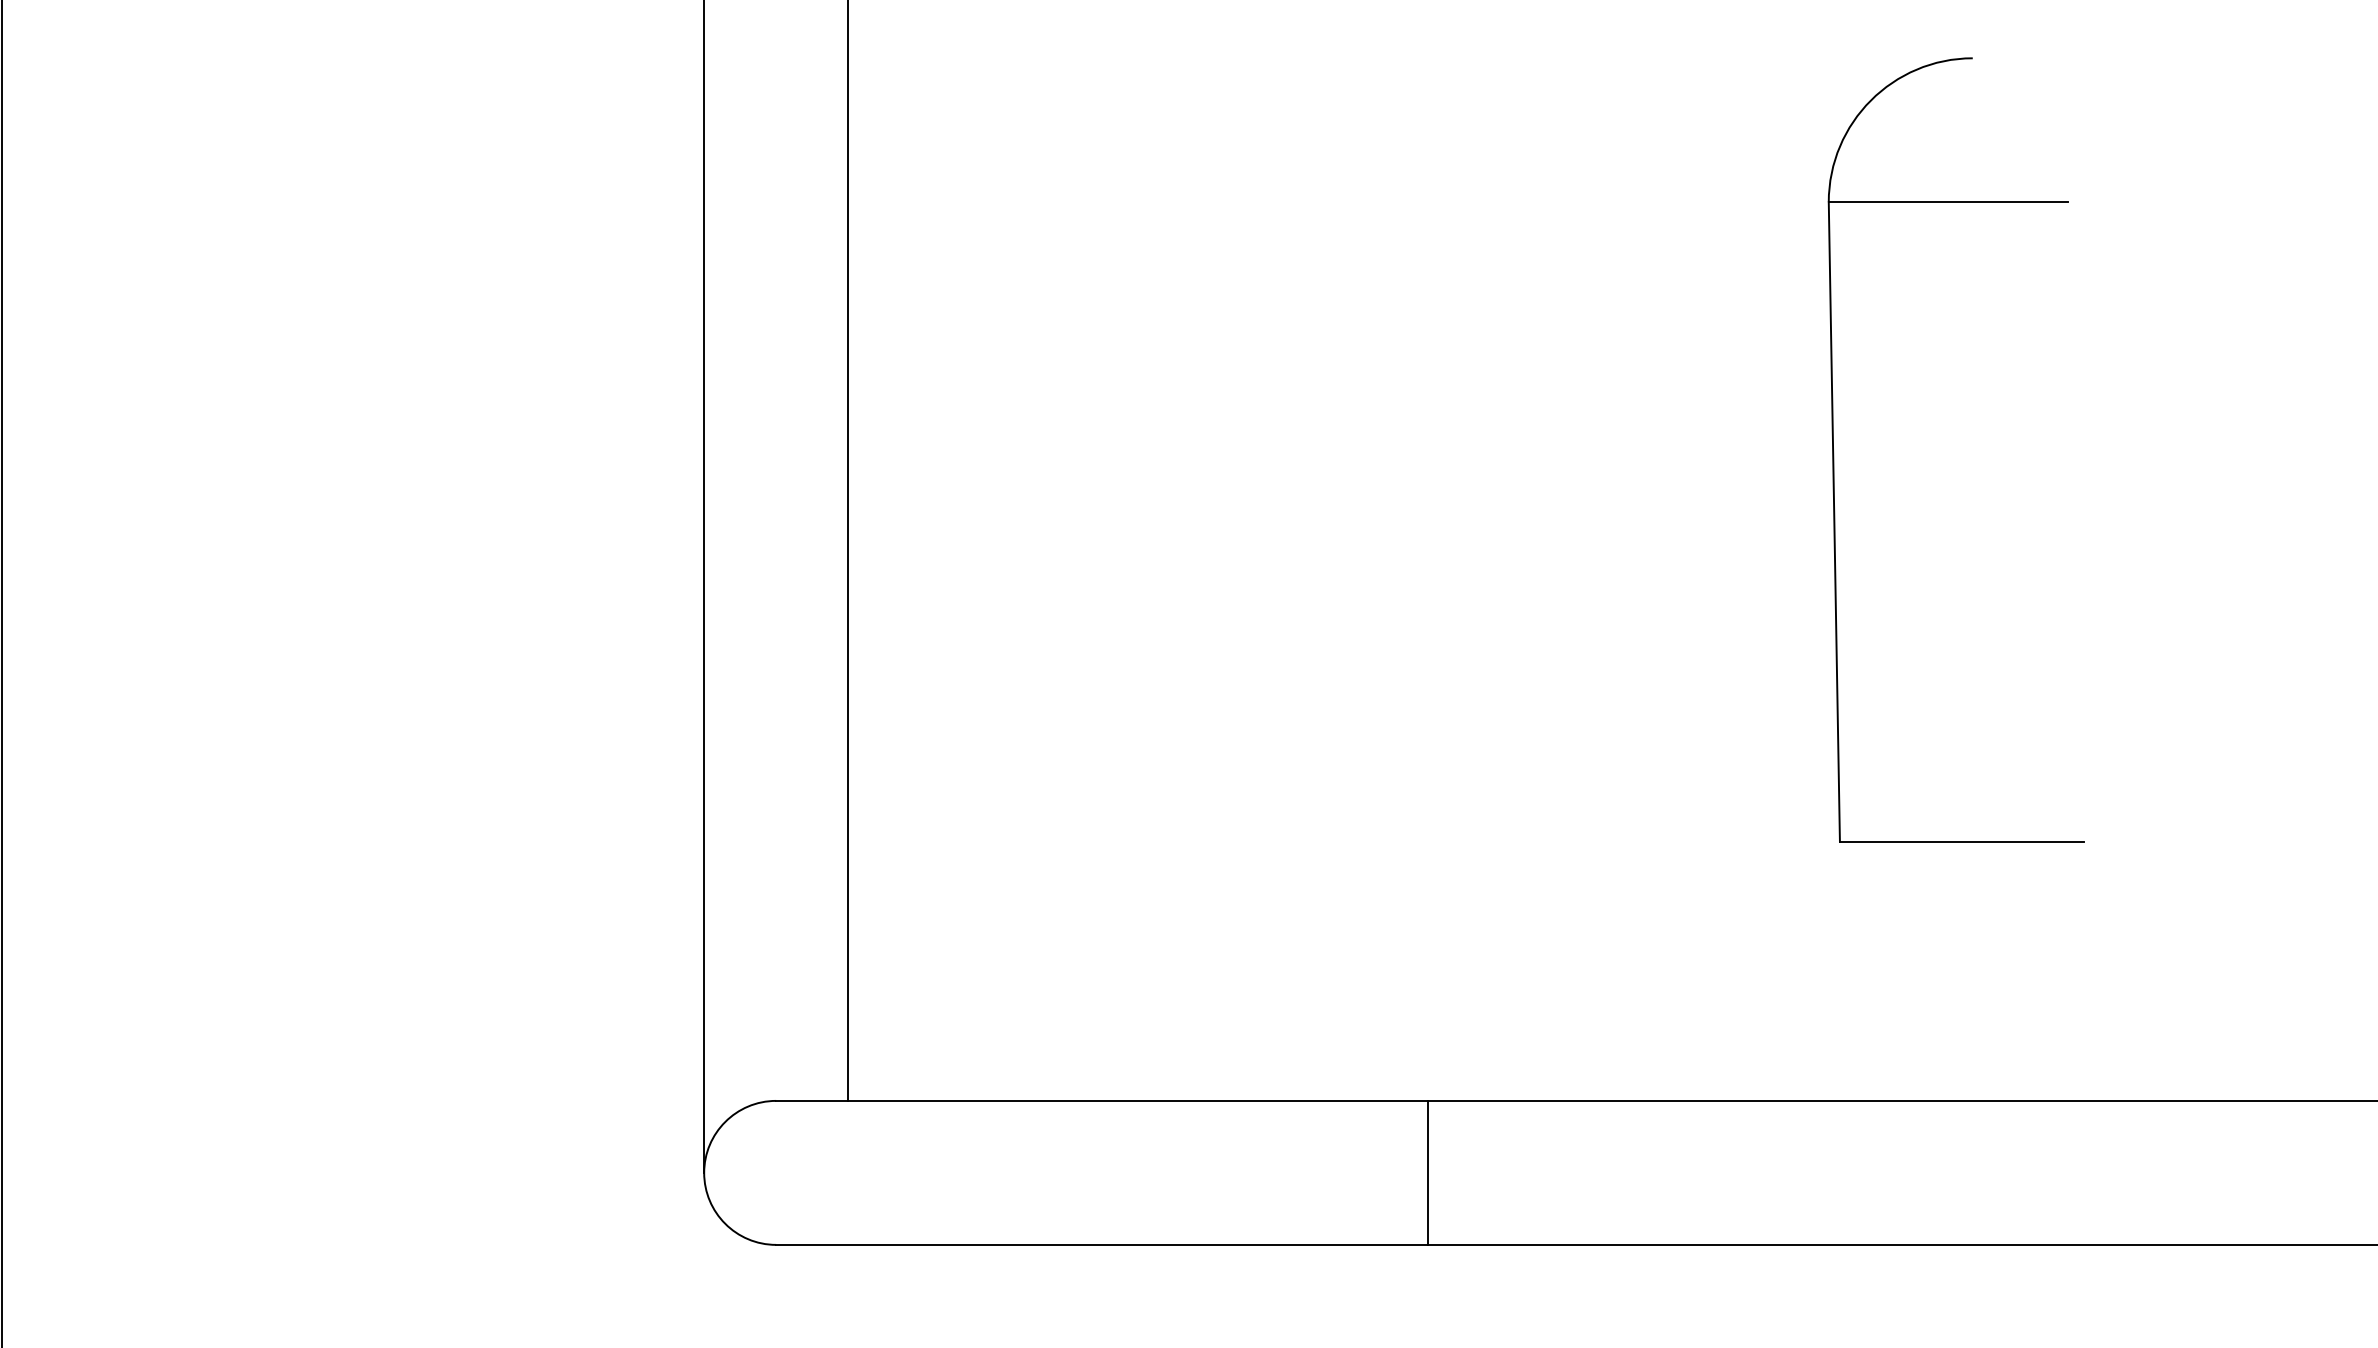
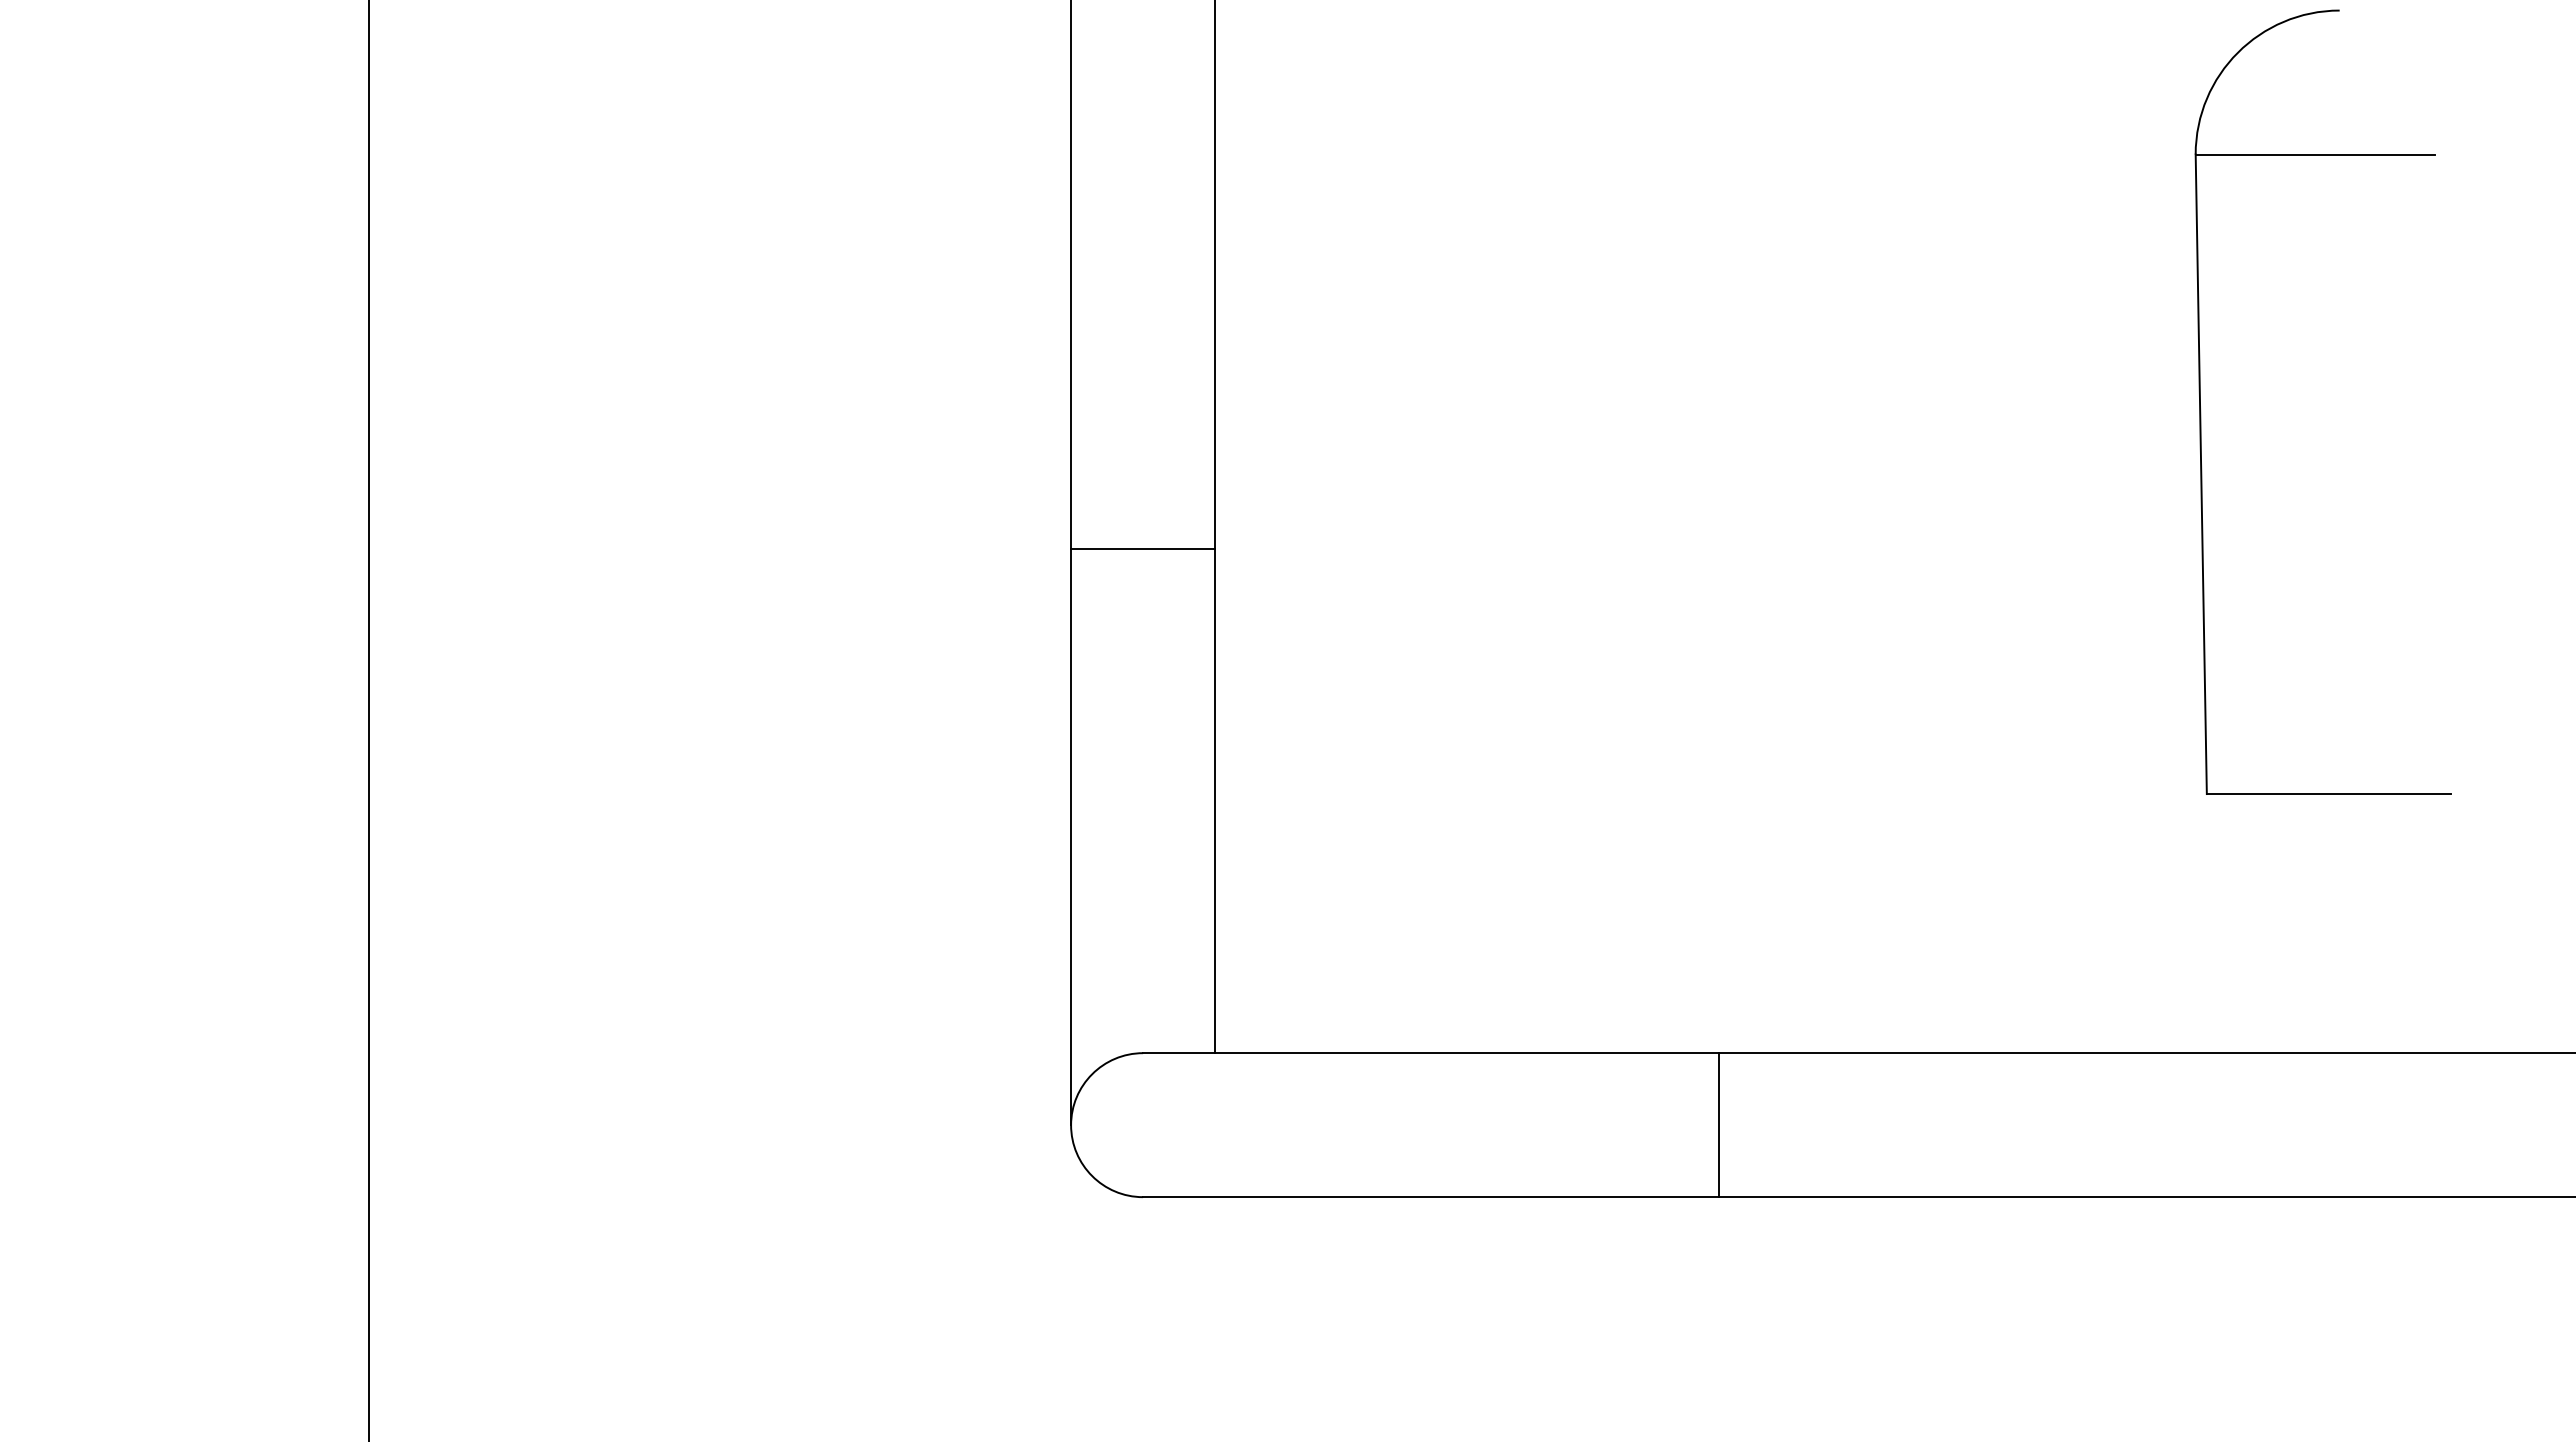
line: (776, 597) -> (1143, 549), added
line: (1428, 1173) -> (1719, 1125), moved

